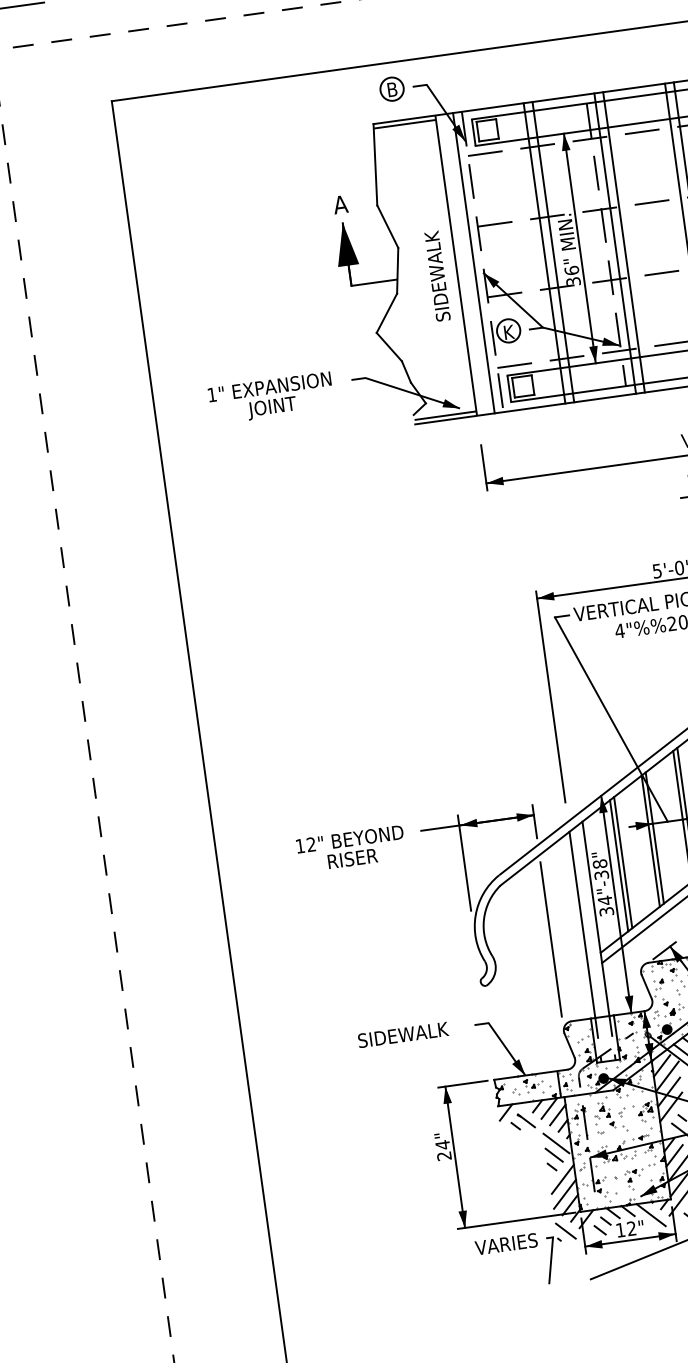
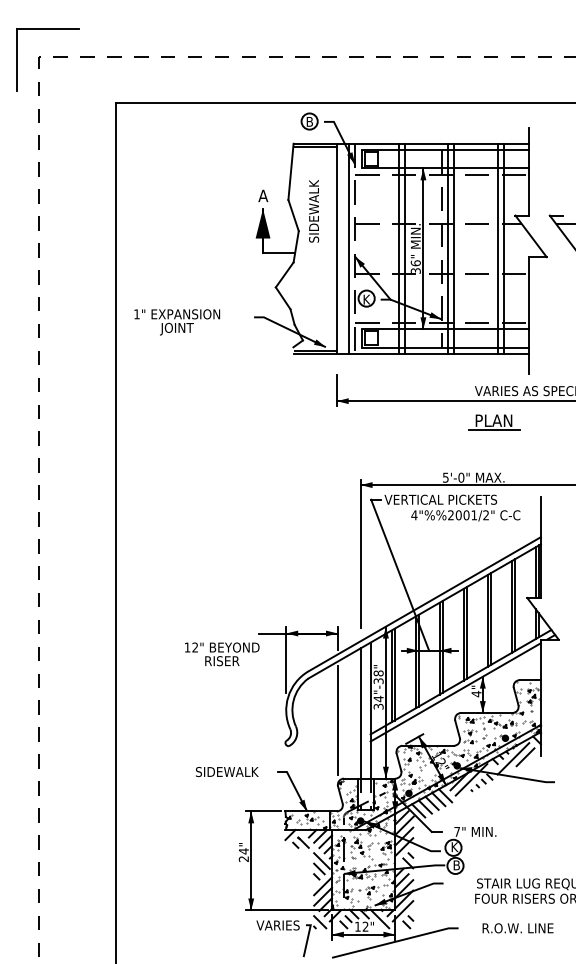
text: (438, 276) -> (314, 211), moved
text: (271, 398) -> (177, 322), moved
text: (351, 849) -> (222, 654), moved

